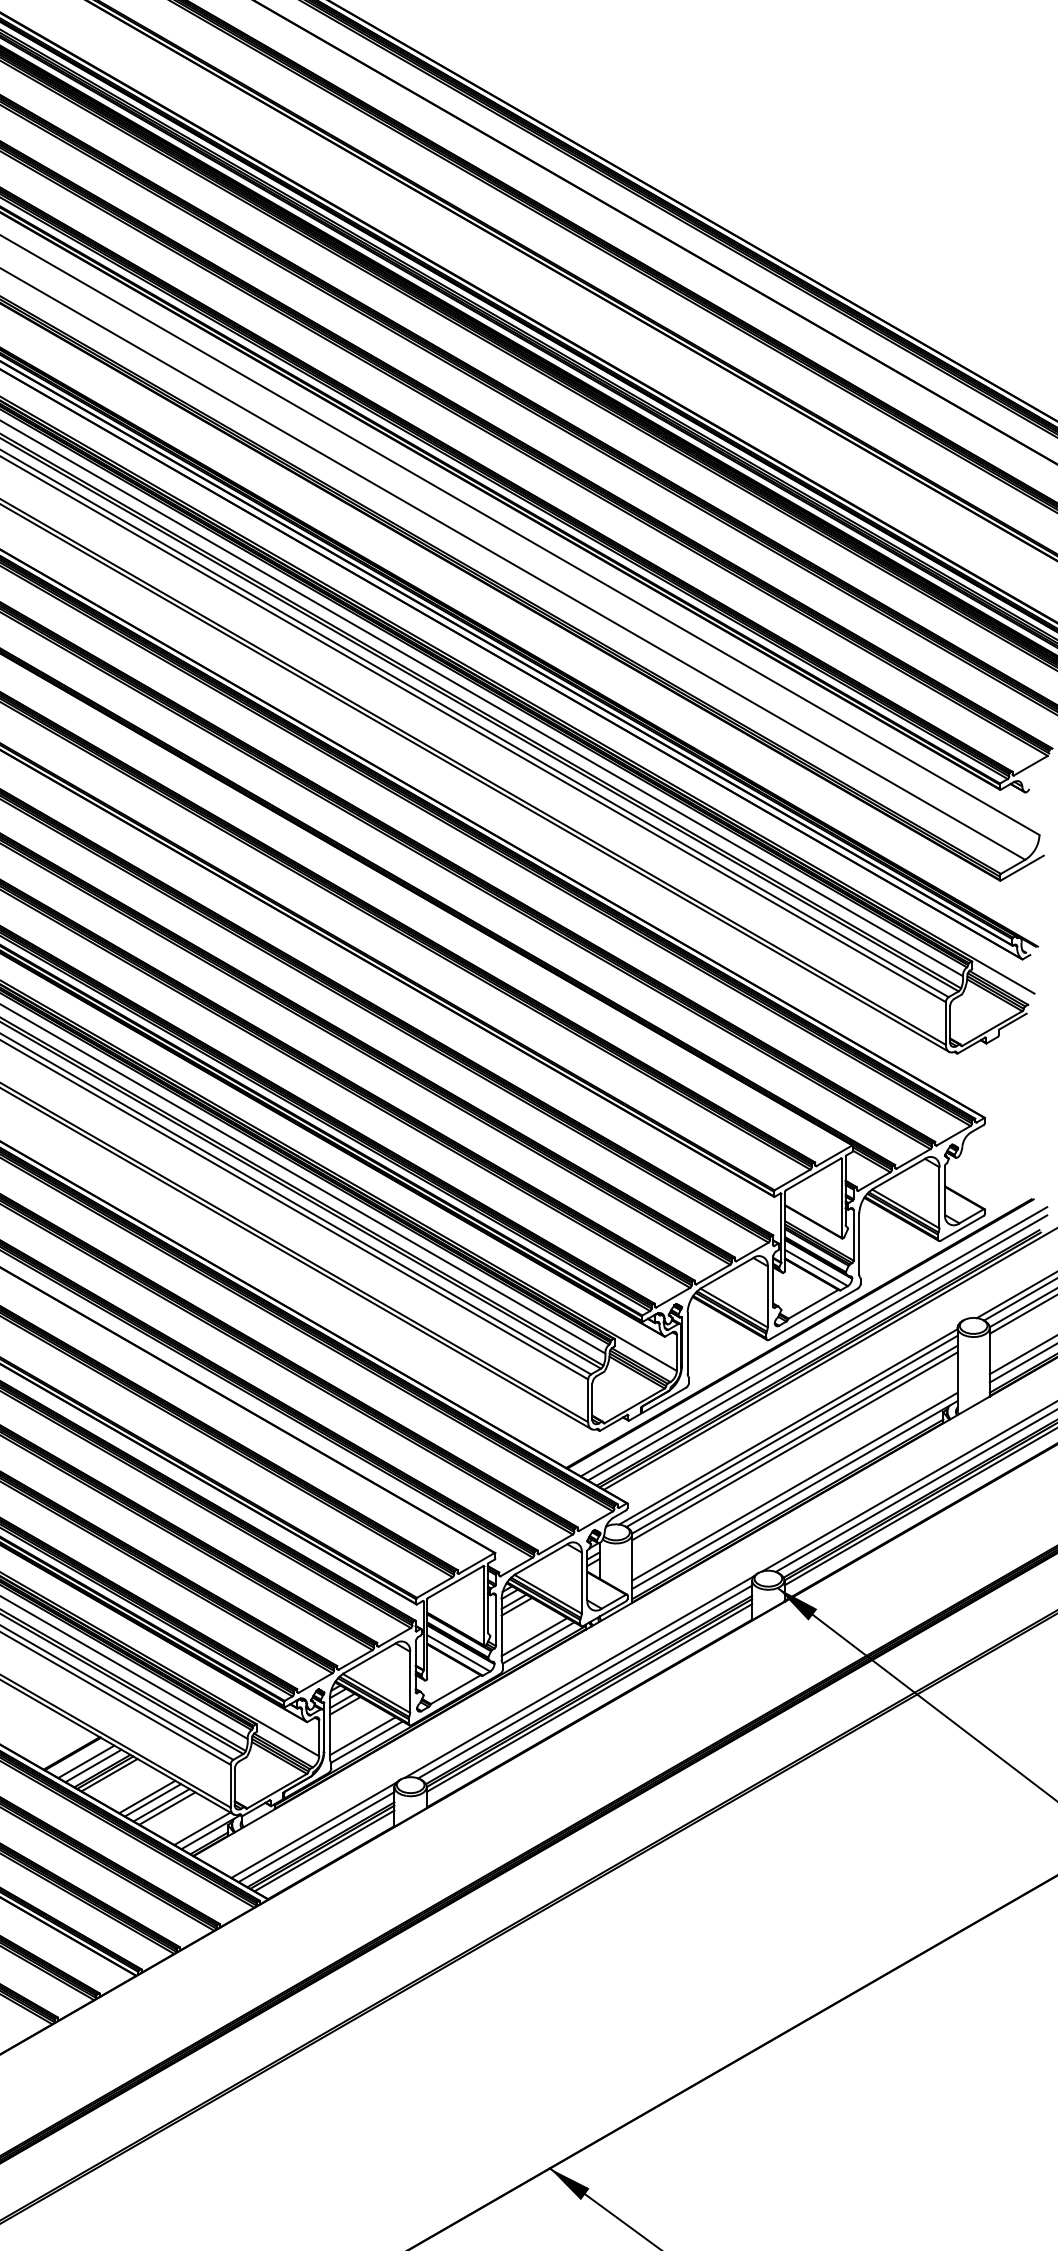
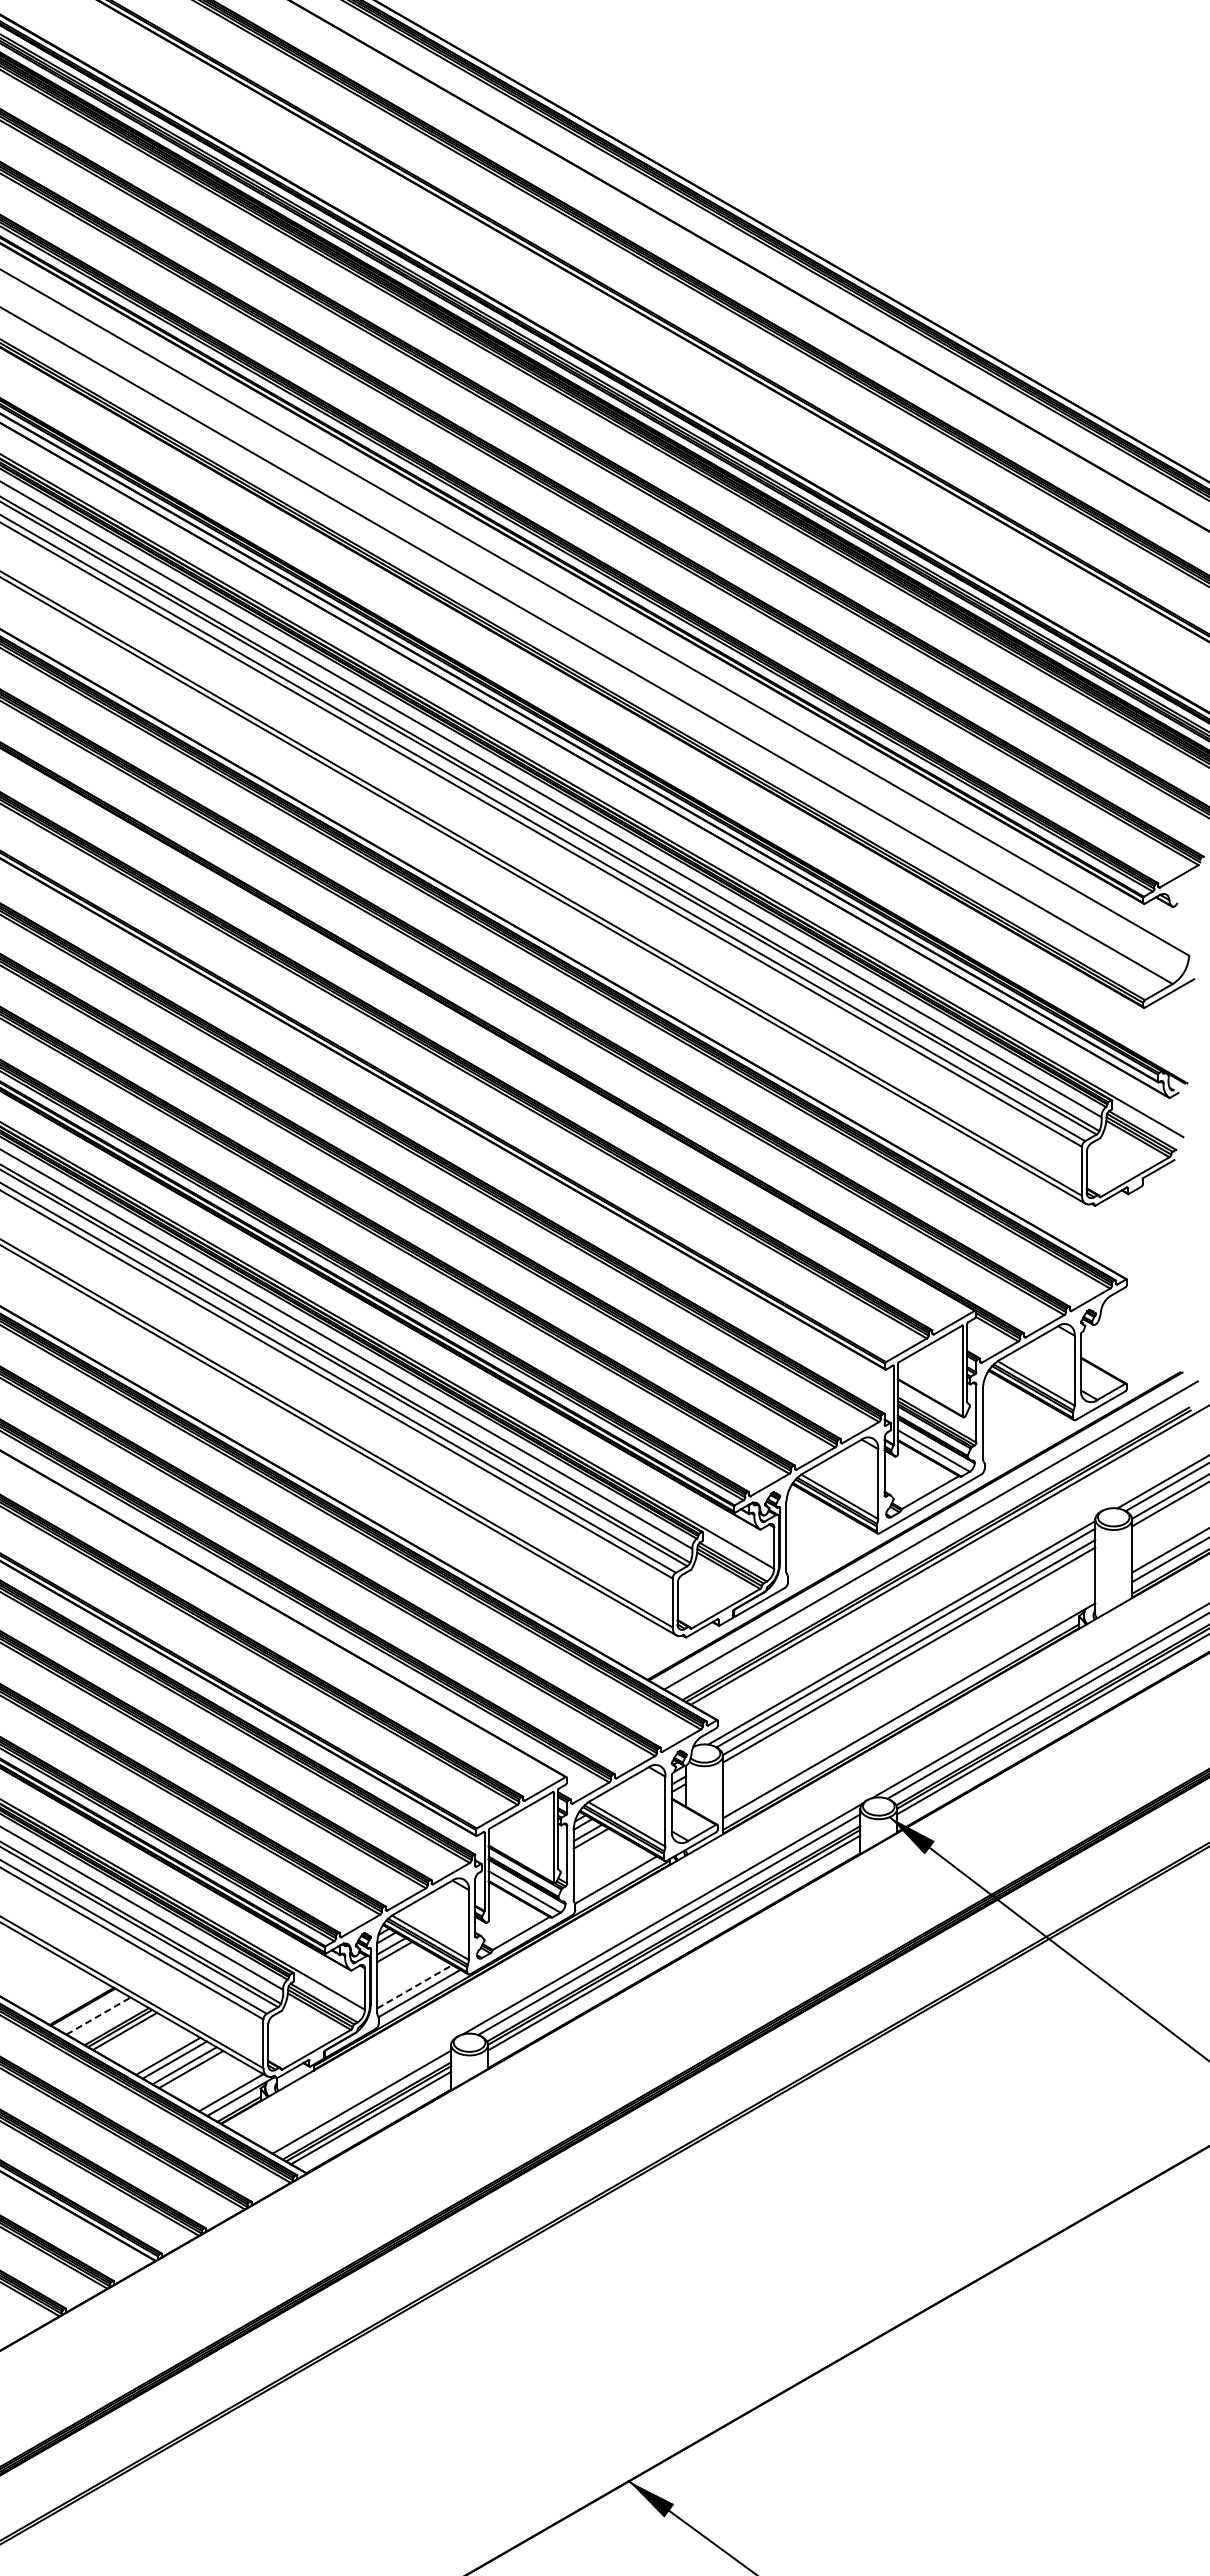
line: (816, 1347) -> (934, 1542), removed
line: (795, 1486) -> (909, 1700), removed
line: (533, 1637) -> (610, 1873), removed
line: (363, 1735) -> (415, 1986), solid -> dashed
line: (87, 1761) -> (99, 2015), solid -> dashed
line: (93, 1765) -> (106, 2020), removed
line: (313, 1830) -> (358, 2094), removed

